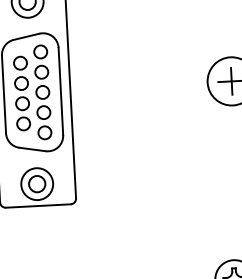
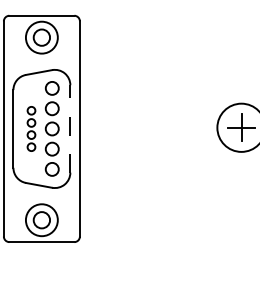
line: (60, 91) -> (70, 128), solid -> dashed
part: (22, 93) -> (31, 128), size x0.6

